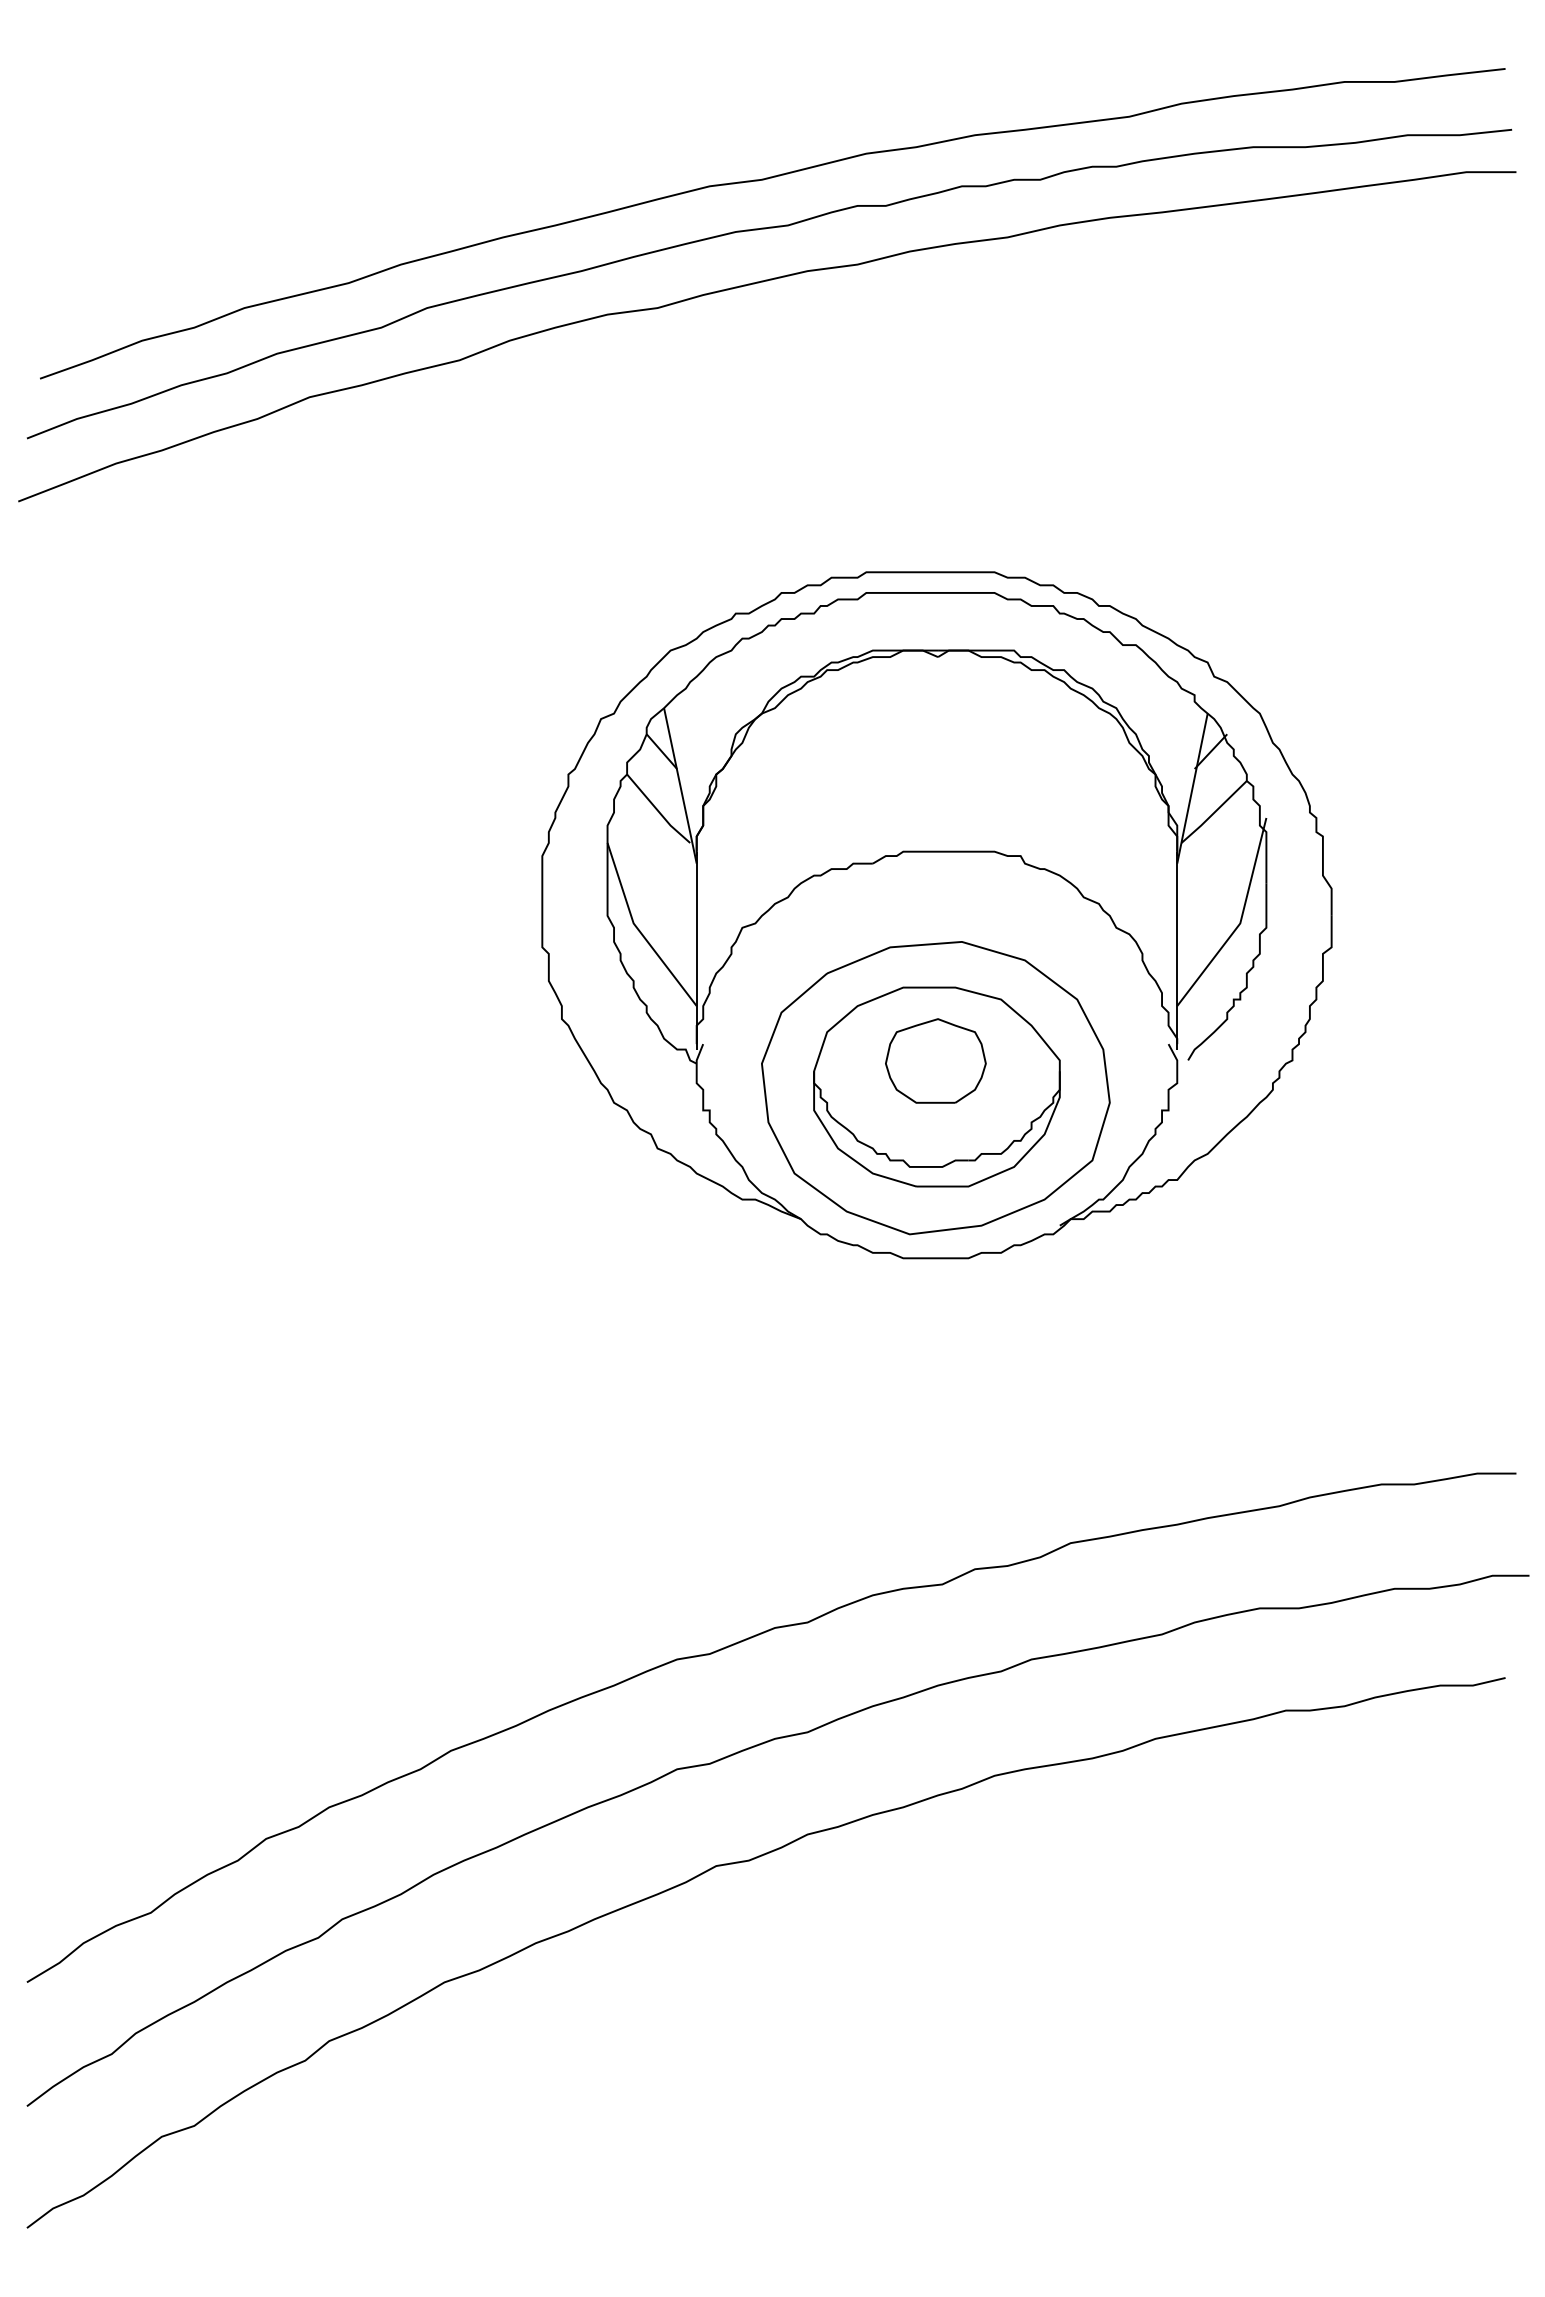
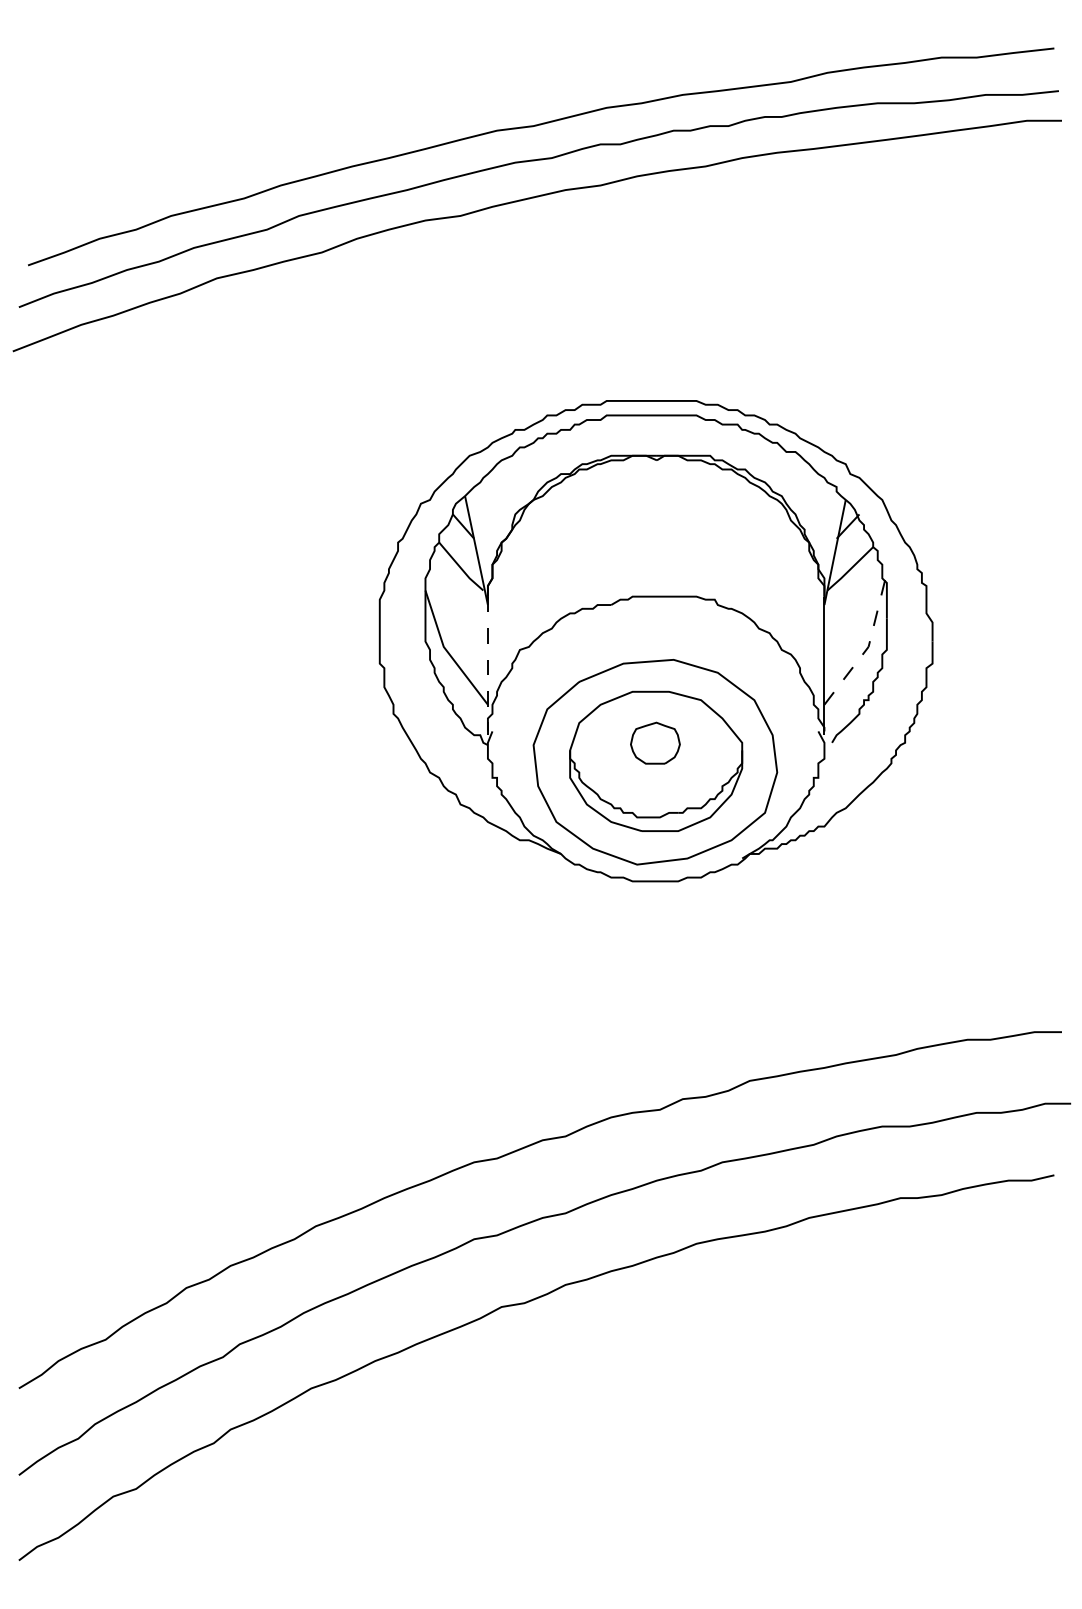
line: (1240, 921) -> (868, 645), solid -> dashed
line: (696, 950) -> (487, 665), solid -> dashed
part: (935, 1060) -> (655, 742), size x0.7

